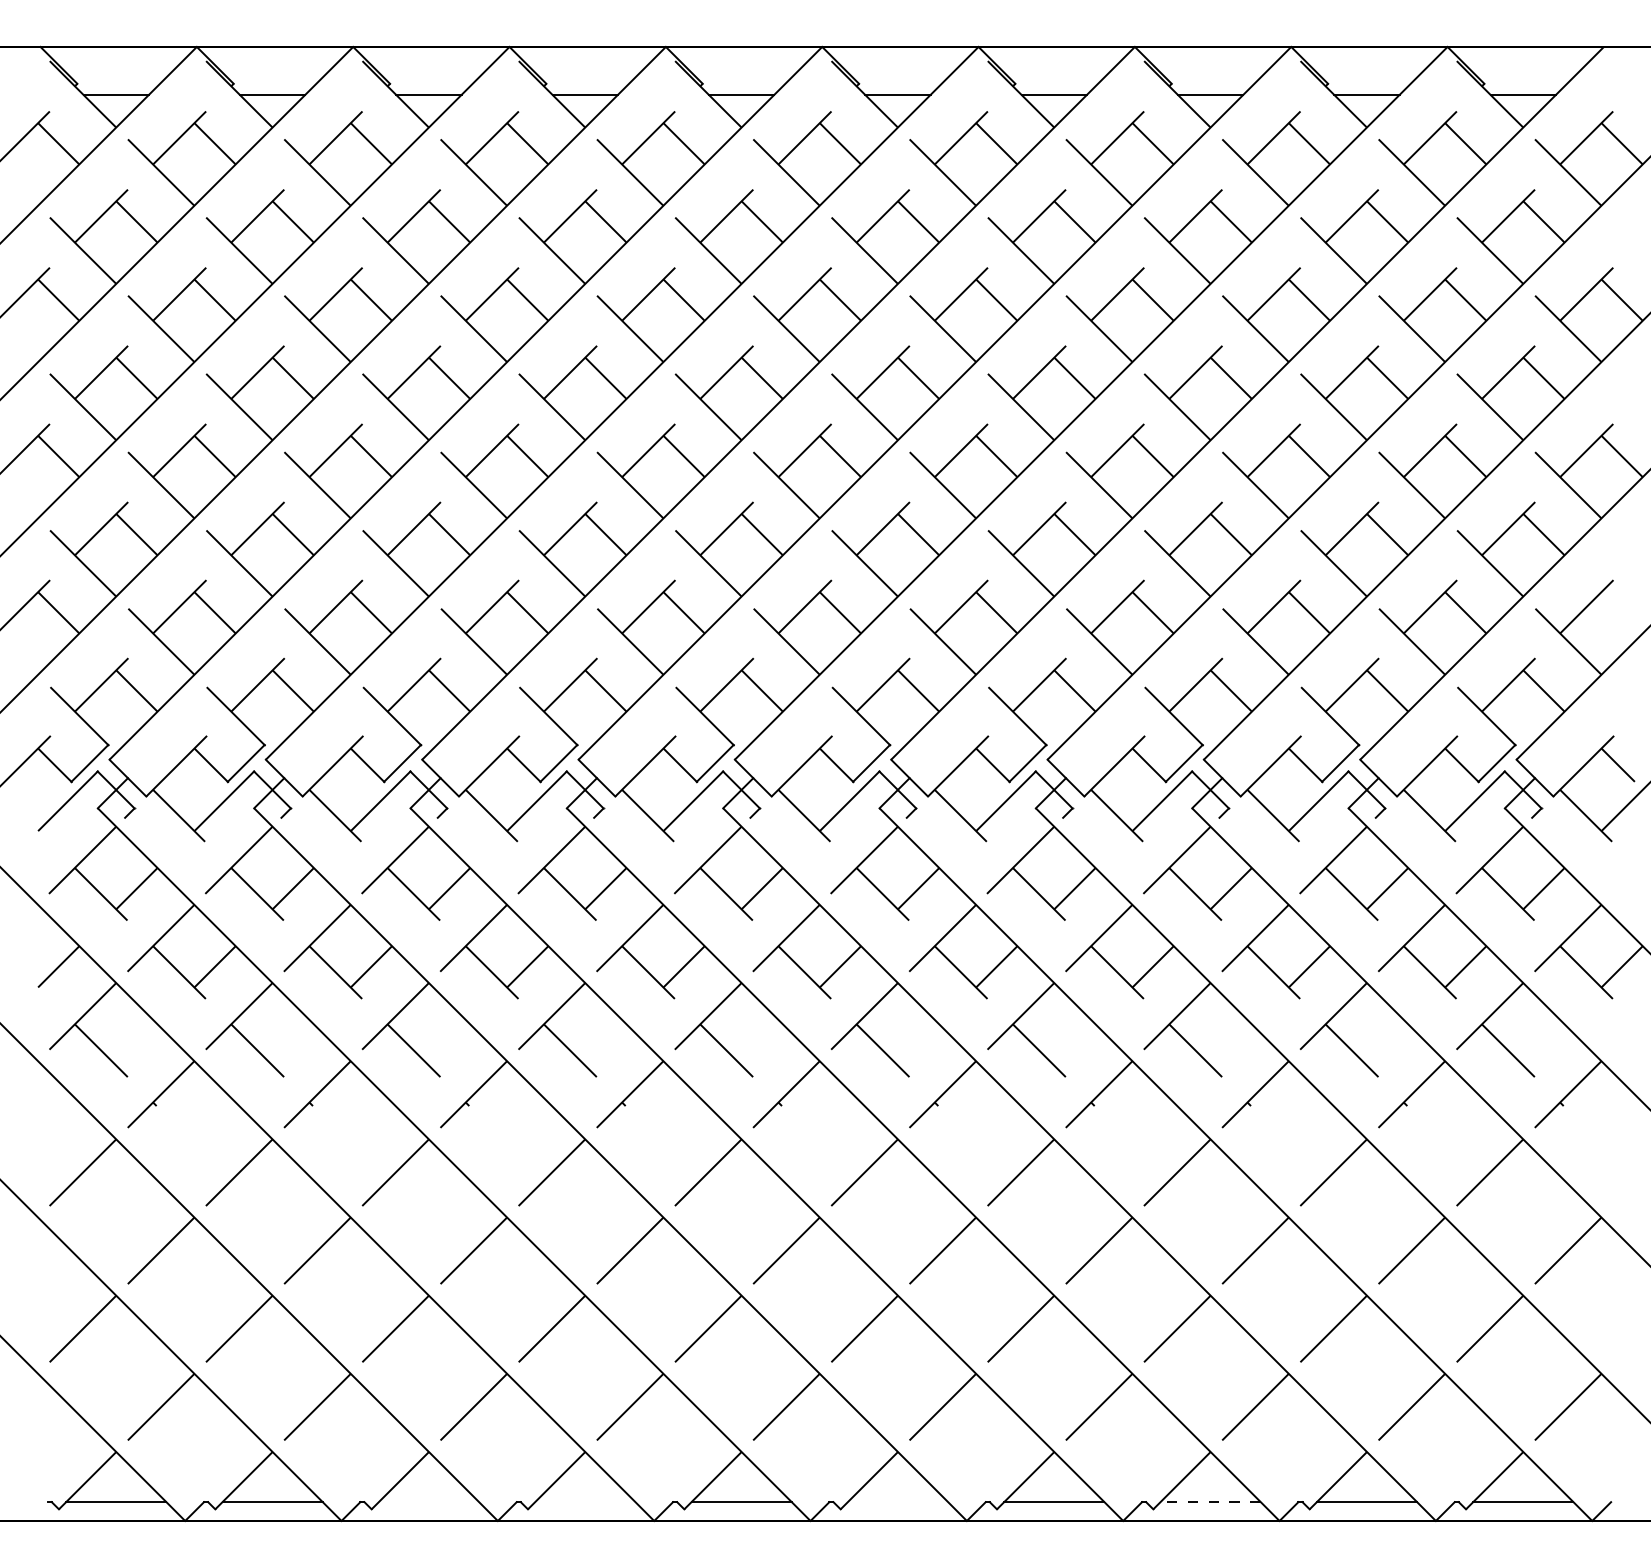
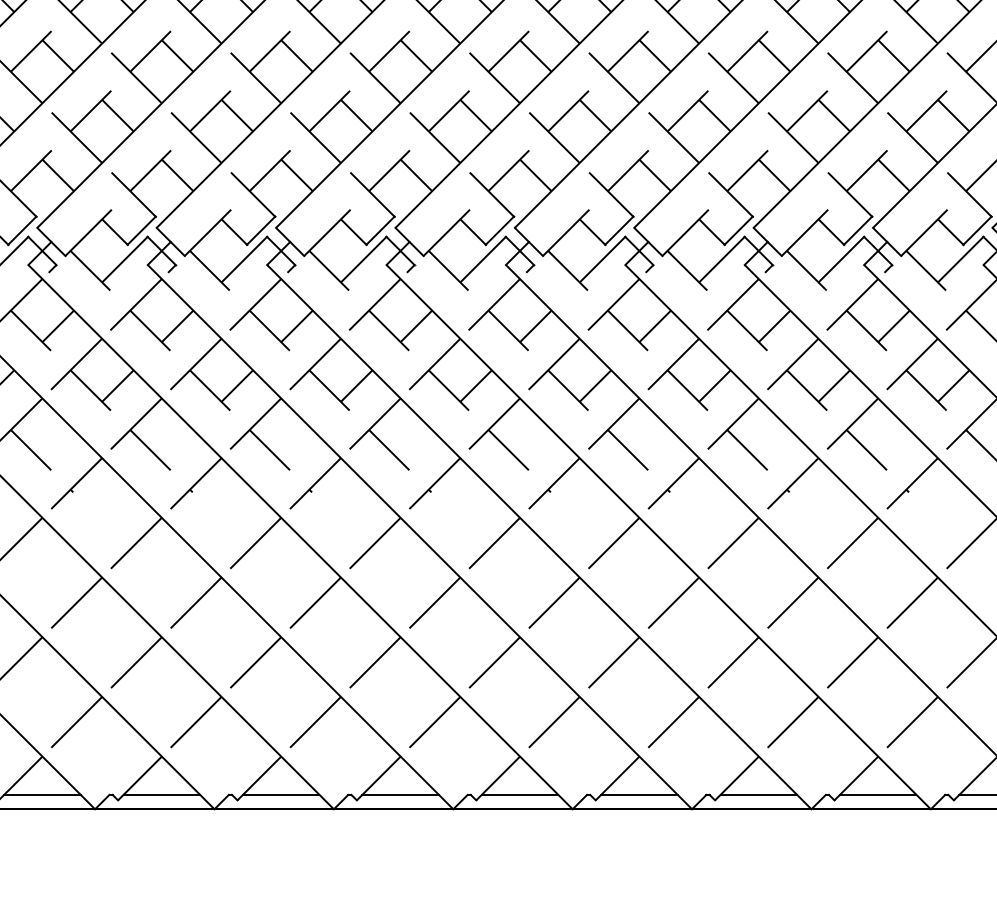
line: (428, 1502) -> (161, 795), added
line: (585, 1502) -> (281, 795), added
line: (897, 1502) -> (519, 795), added
line: (1210, 1502) -> (758, 795), dashed -> solid

